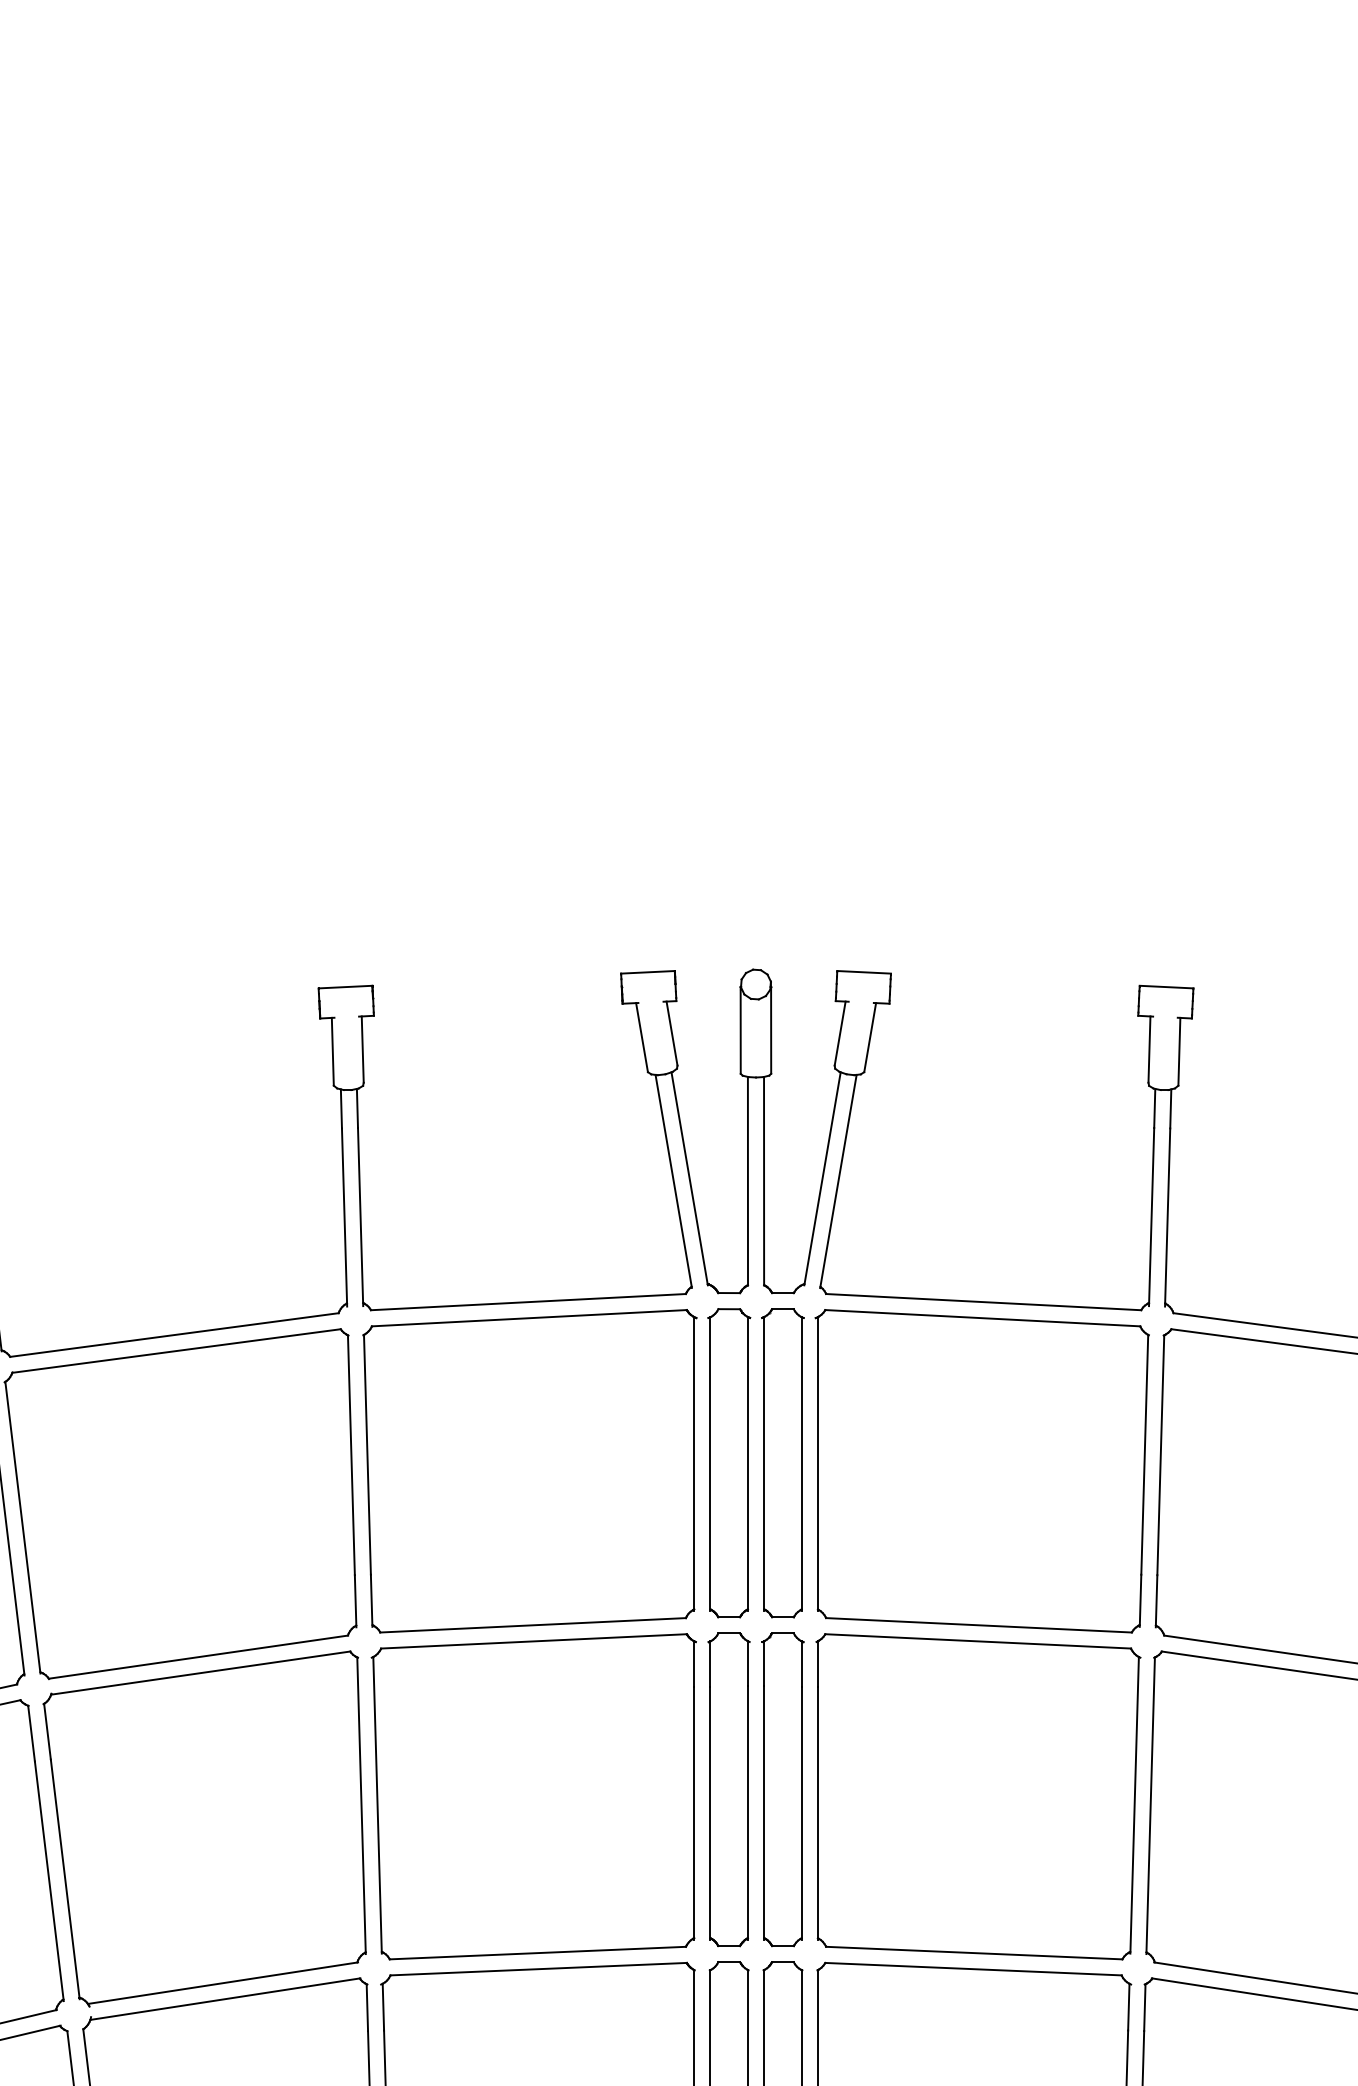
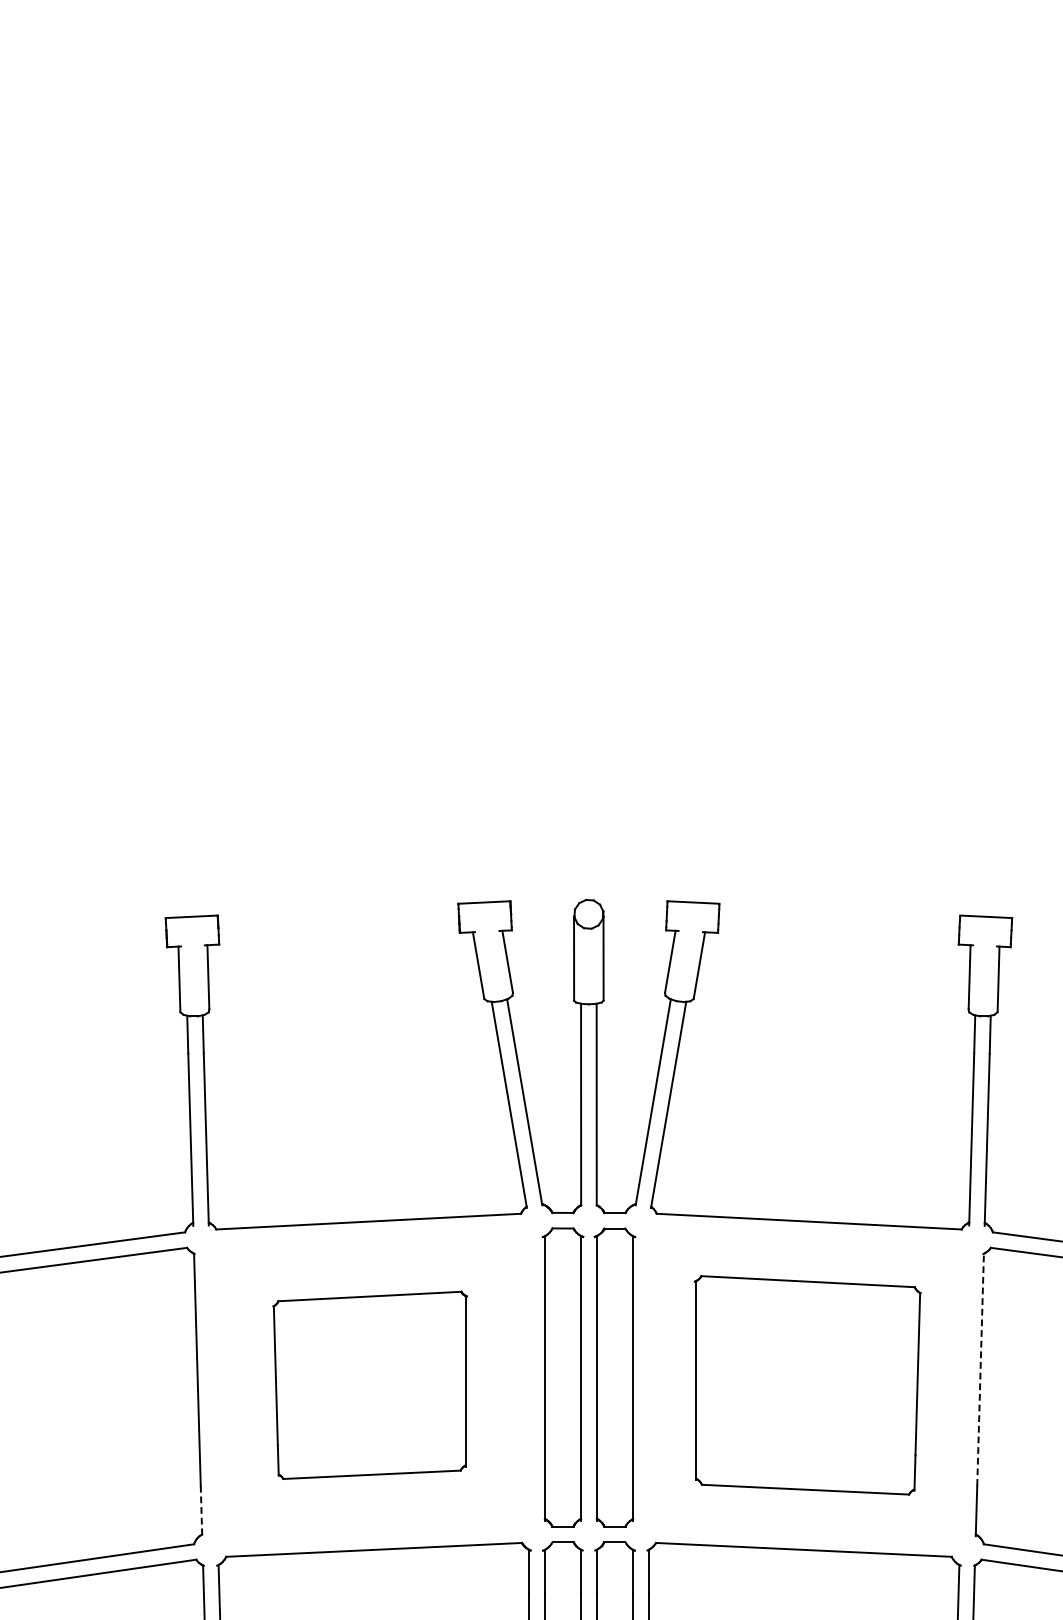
line: (1160, 1455) -> (980, 1370), solid -> dashed
part: (529, 1471) -> (369, 1385), size x0.6
part: (981, 1471) -> (807, 1385), size x0.7
line: (355, 1601) -> (201, 1511), solid -> dashed

